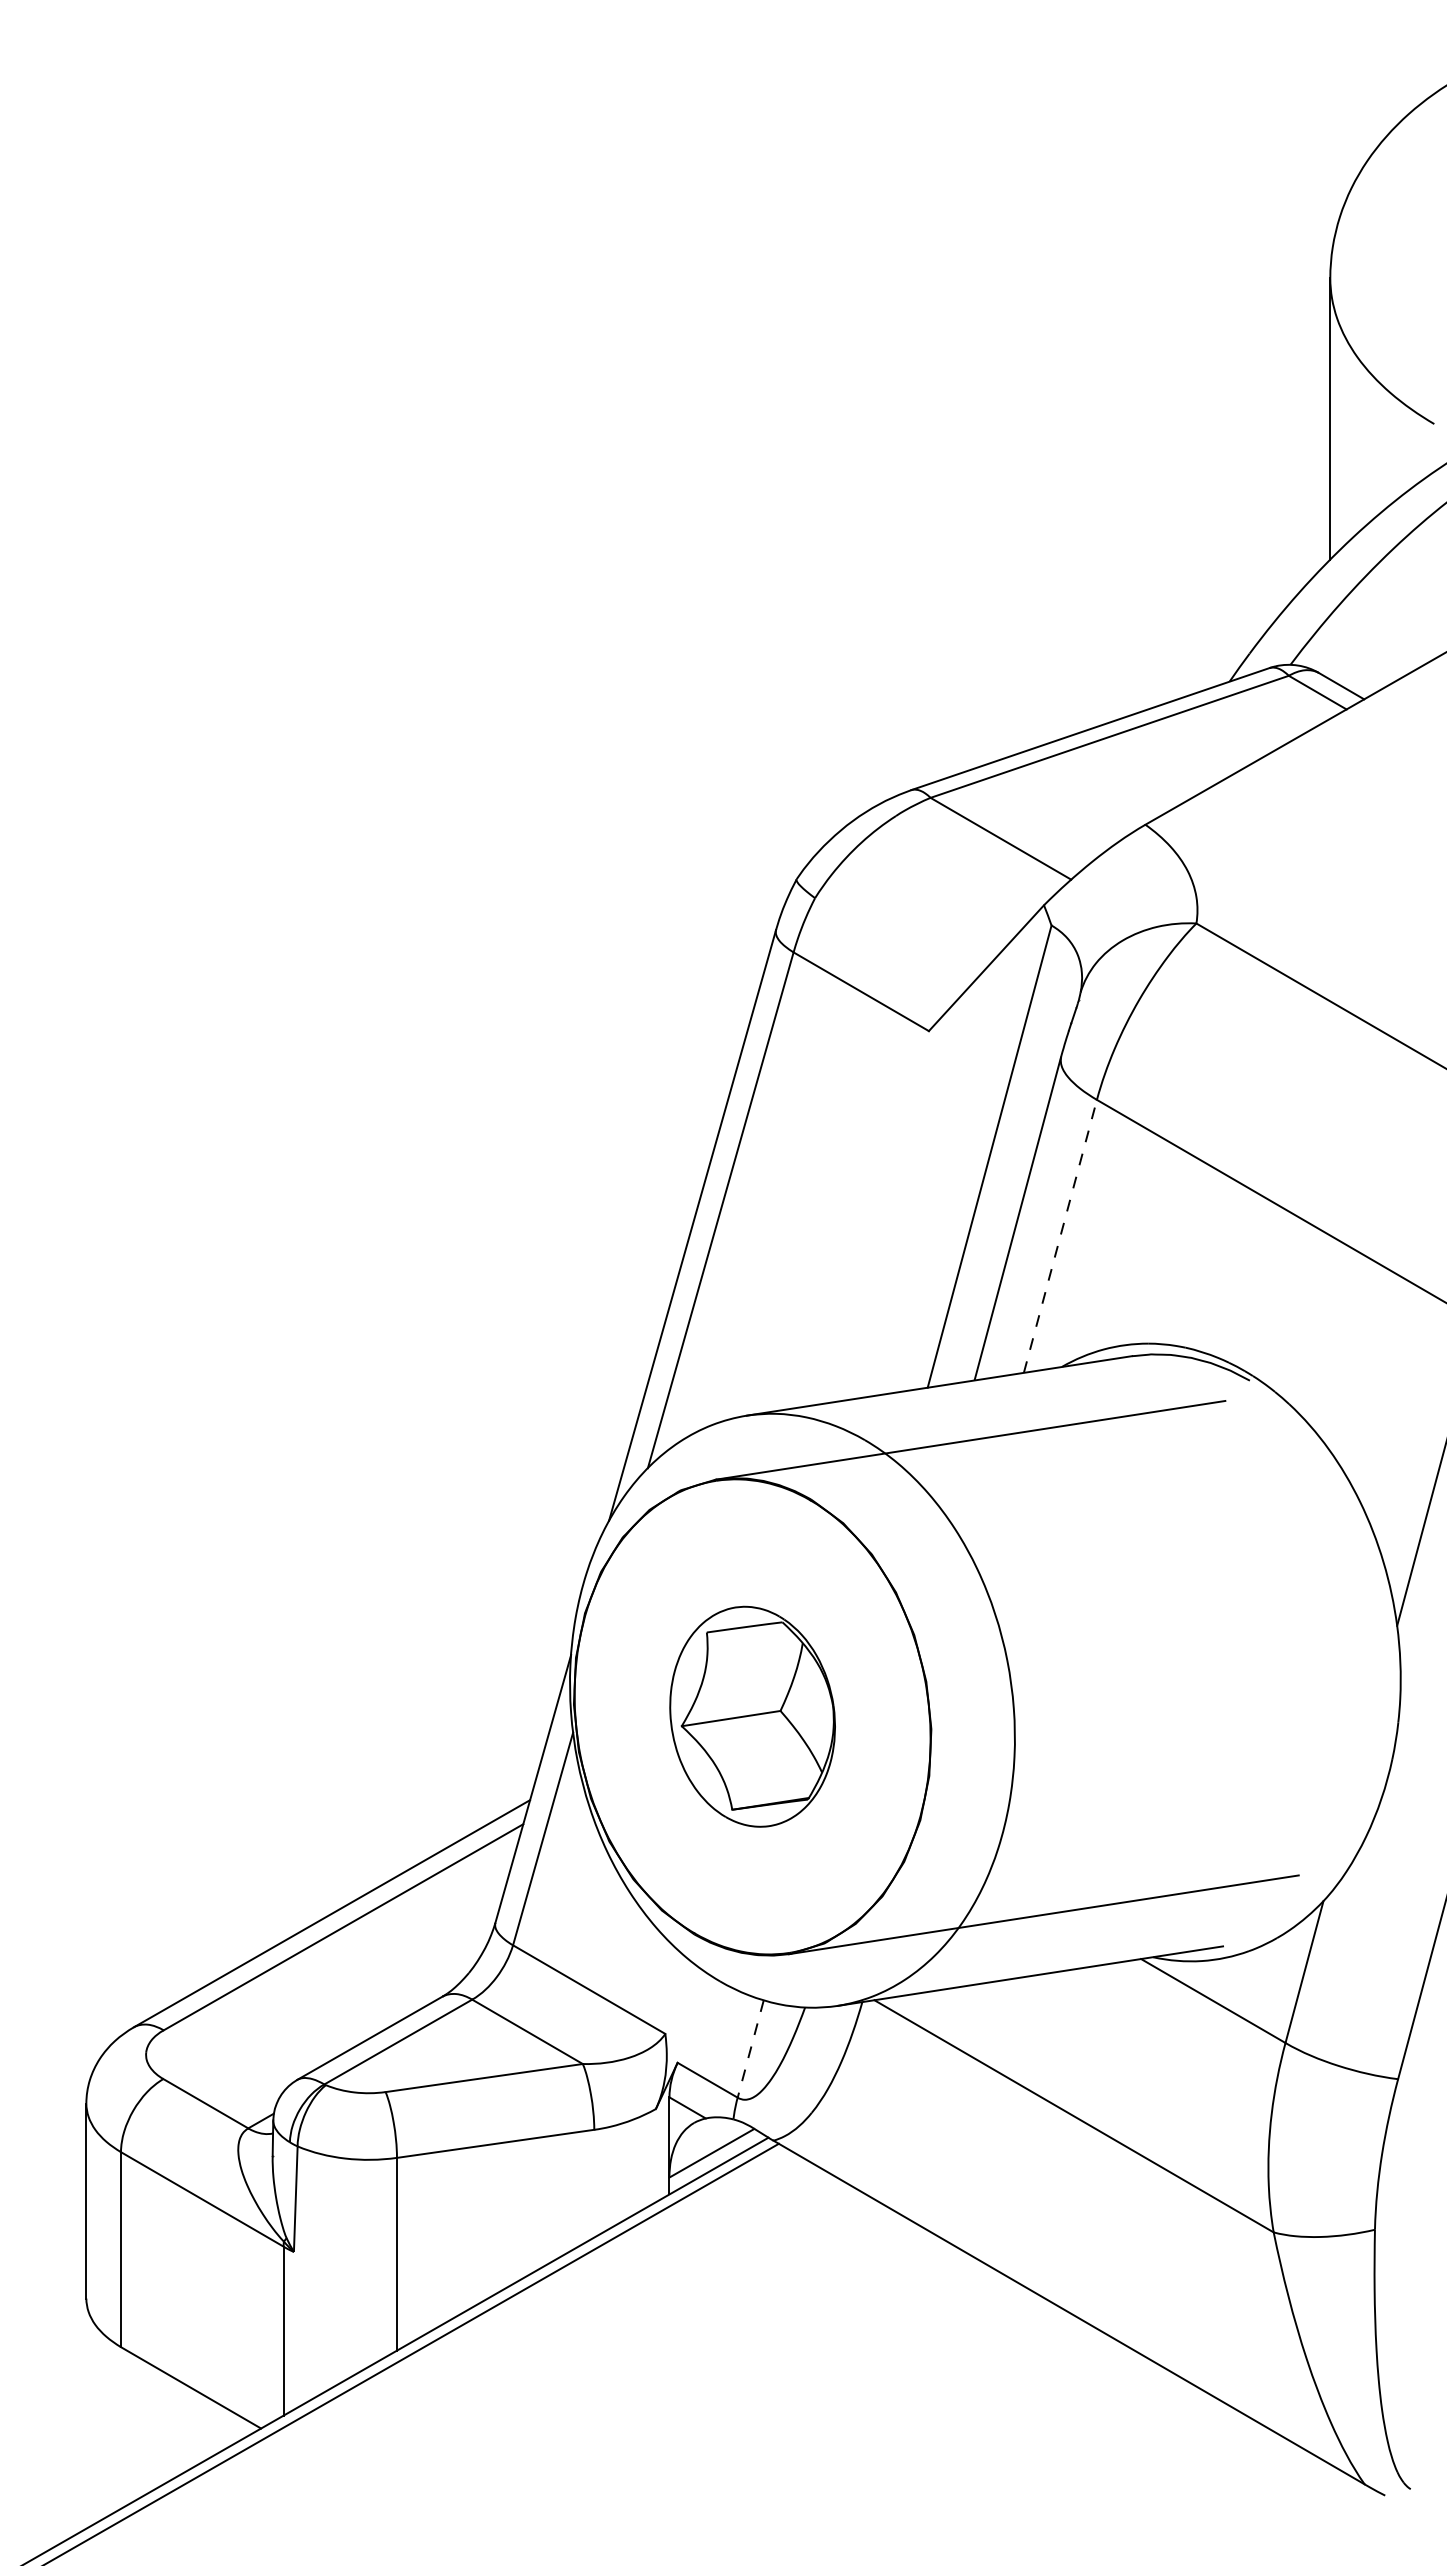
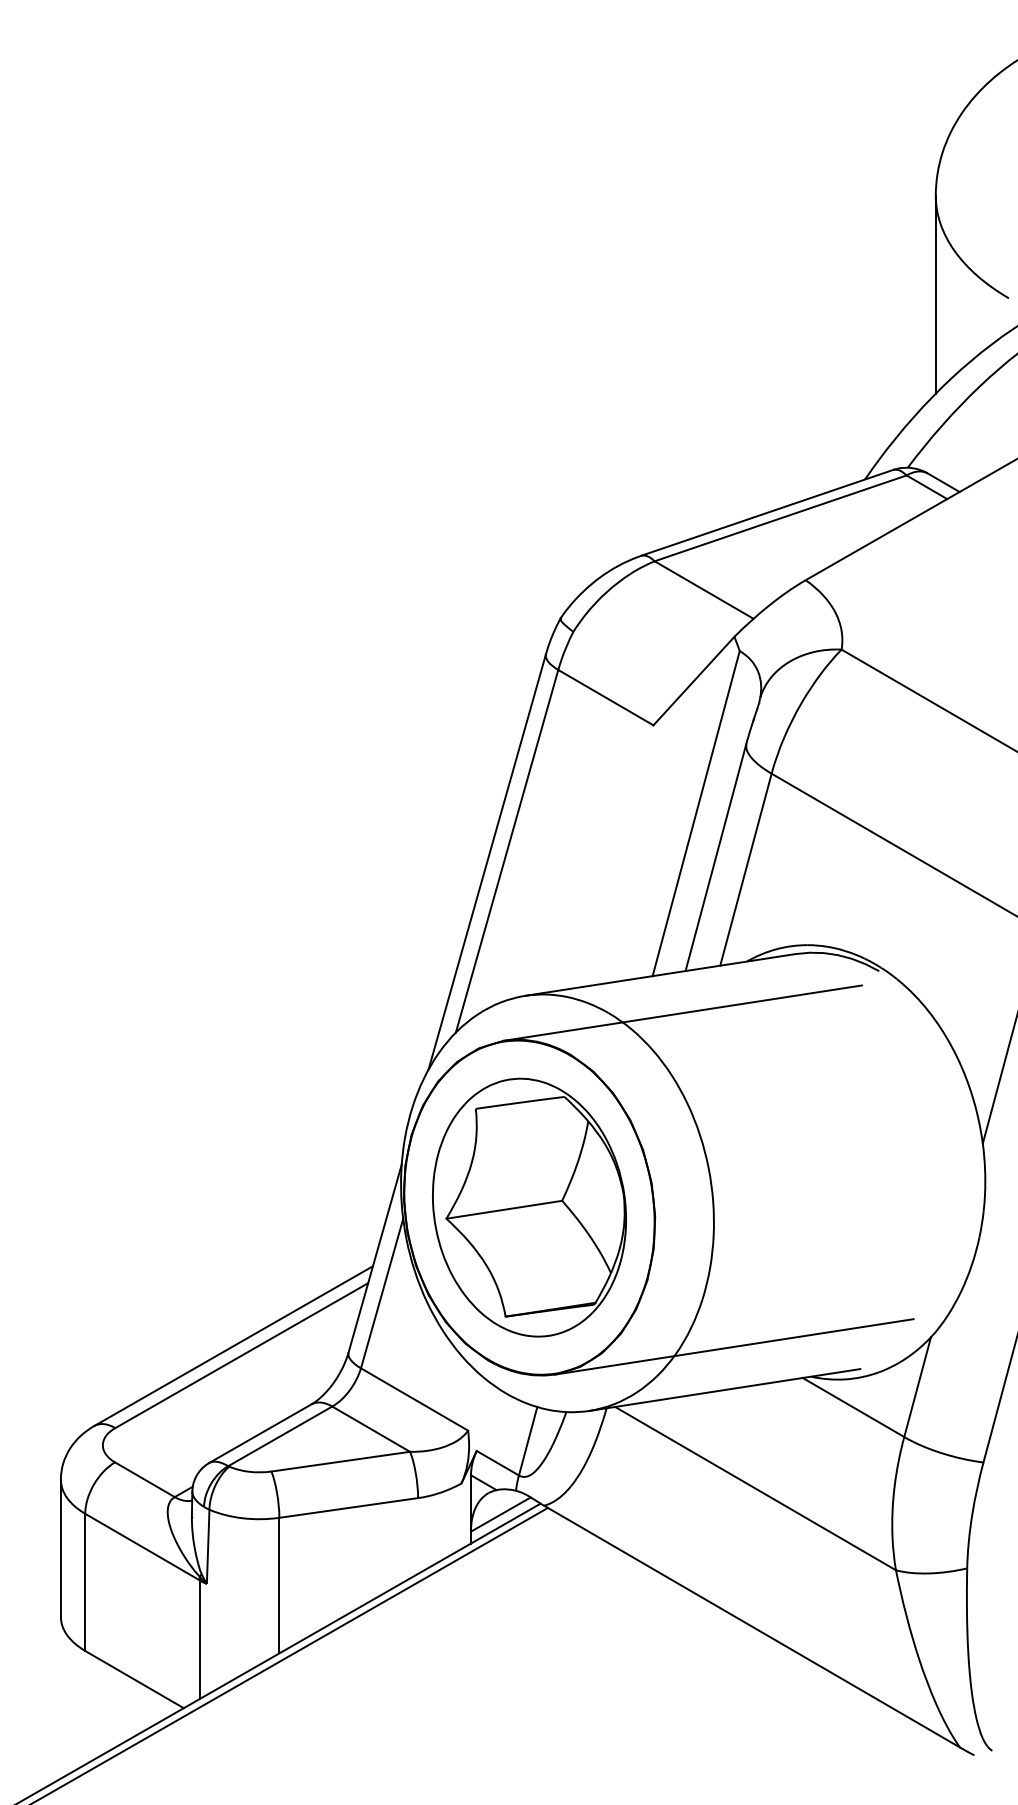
line: (1061, 1236) -> (746, 869), dashed -> solid
part: (752, 1716) -> (529, 1207), size x1.67
line: (751, 2049) -> (528, 1441), dashed -> solid

